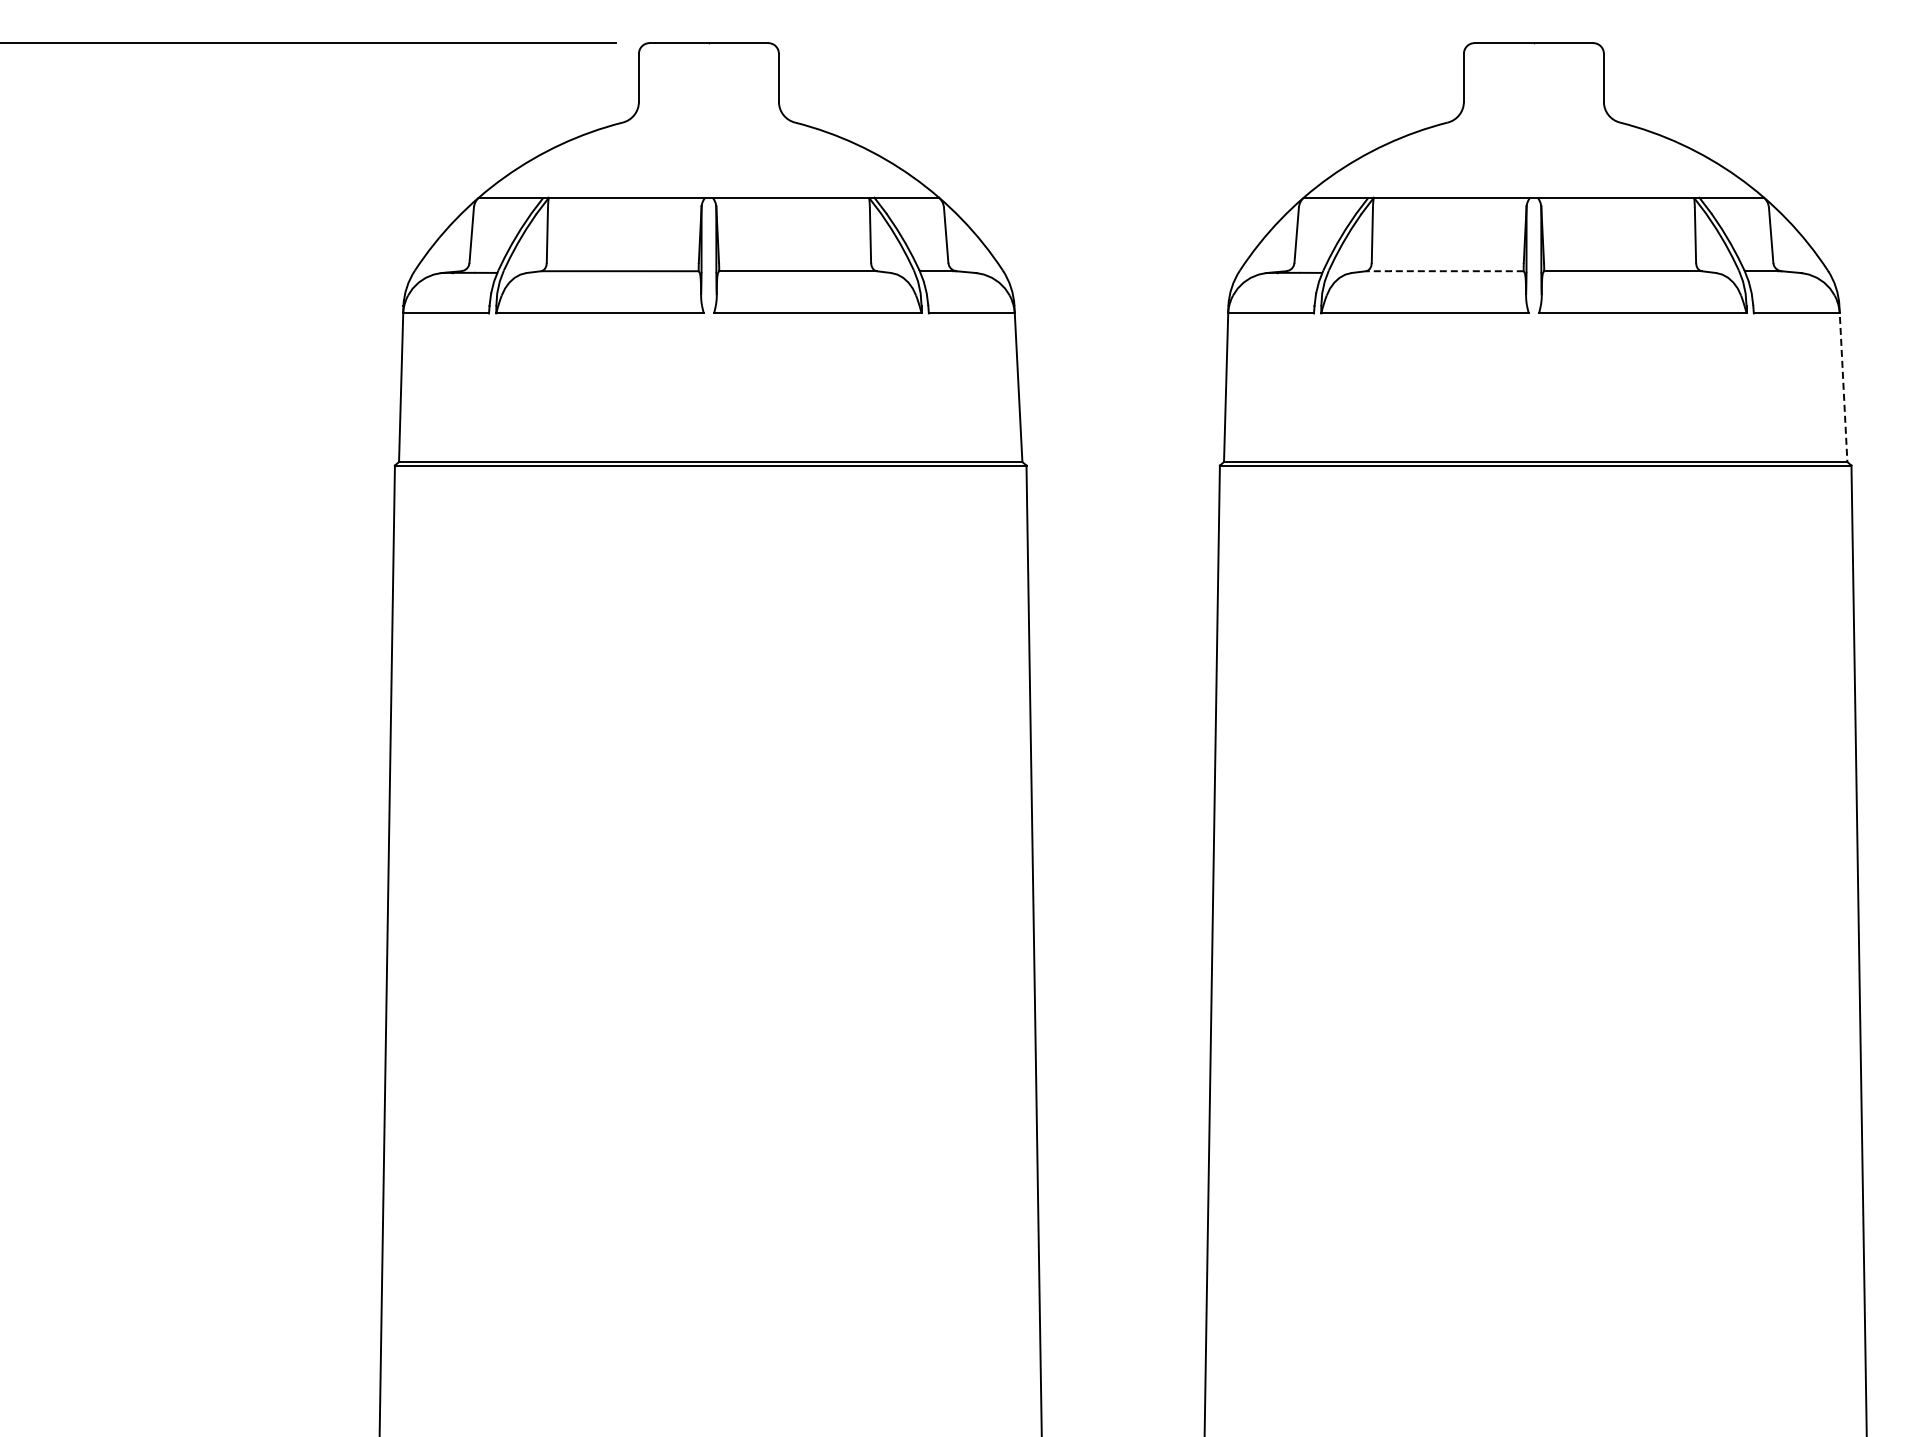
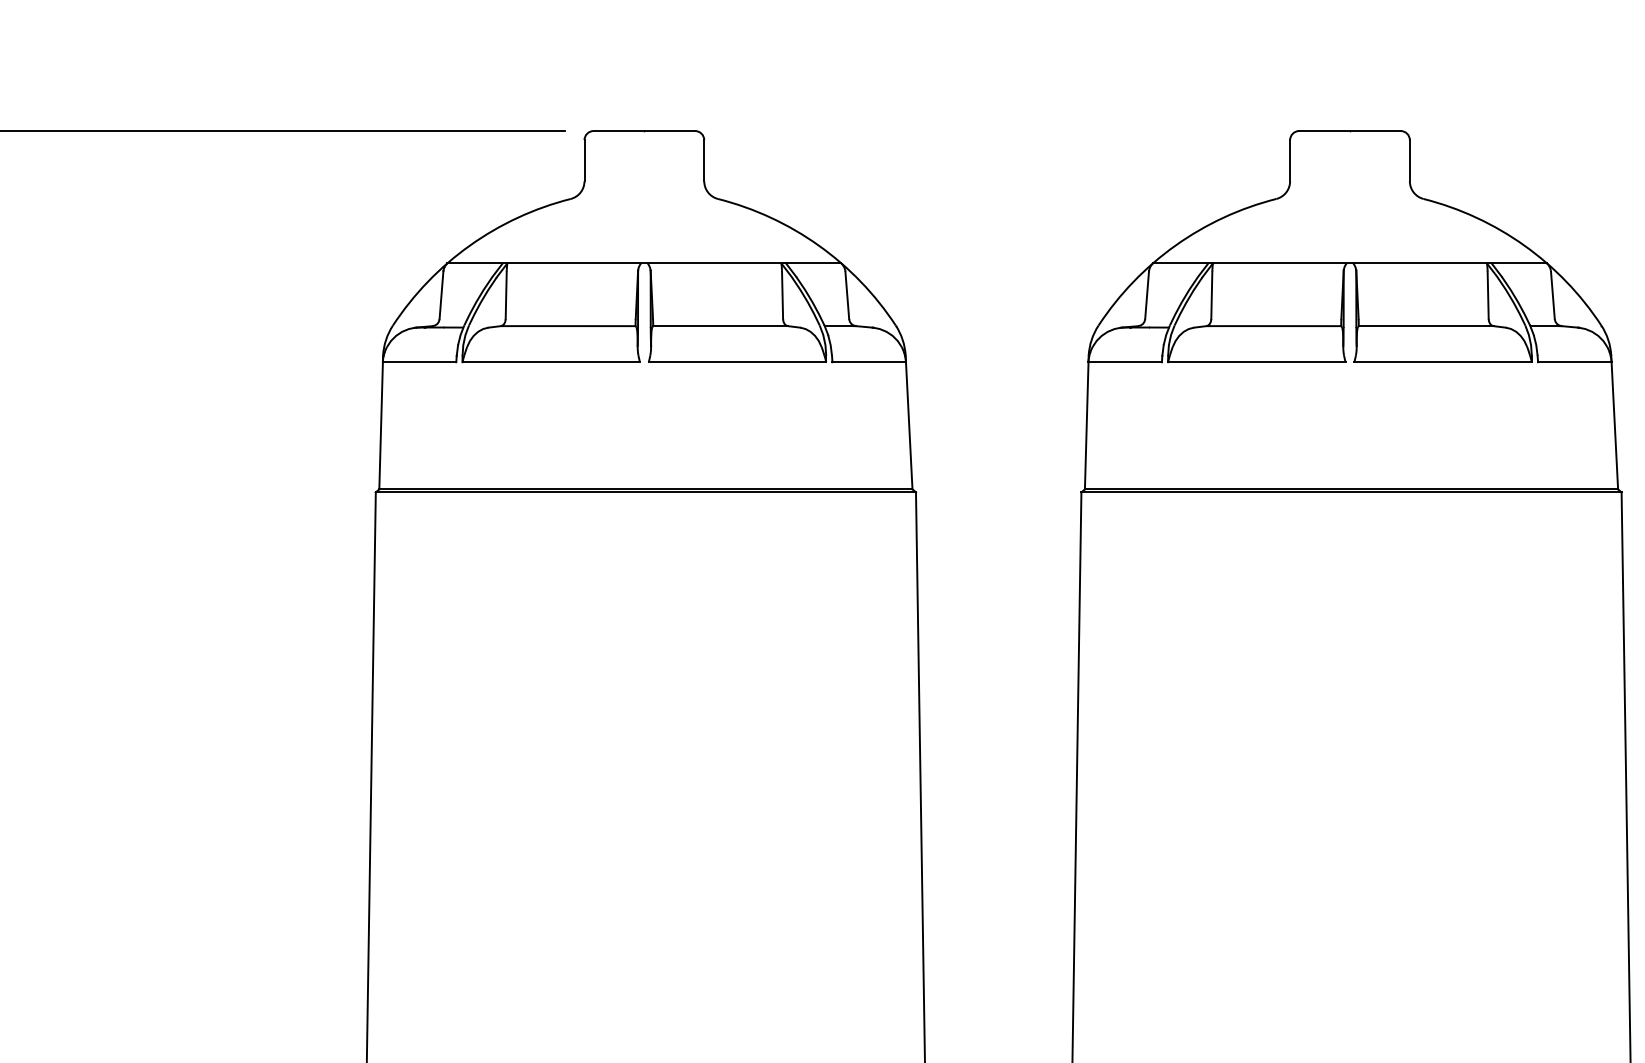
line: (1444, 271) -> (1273, 326), dashed -> solid
line: (1843, 384) -> (1614, 423), dashed -> solid

